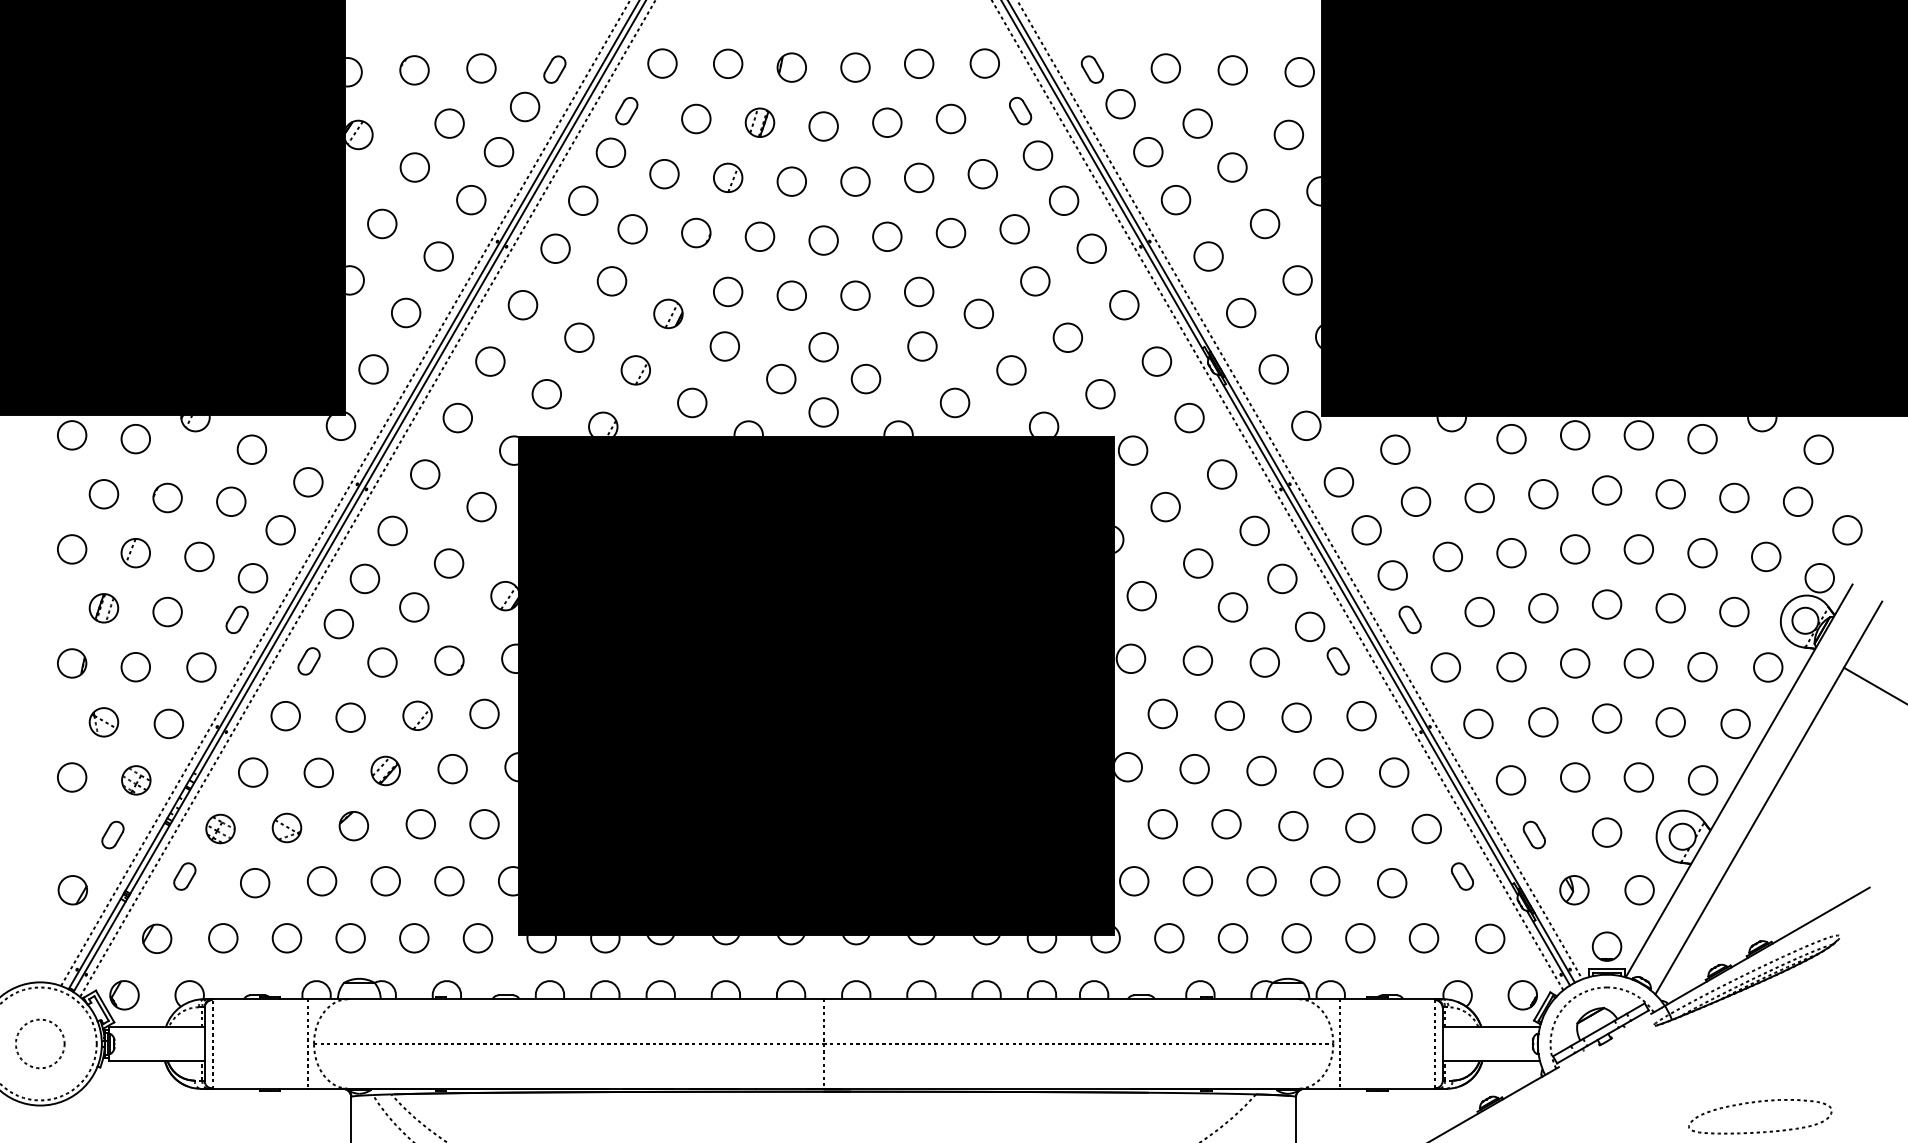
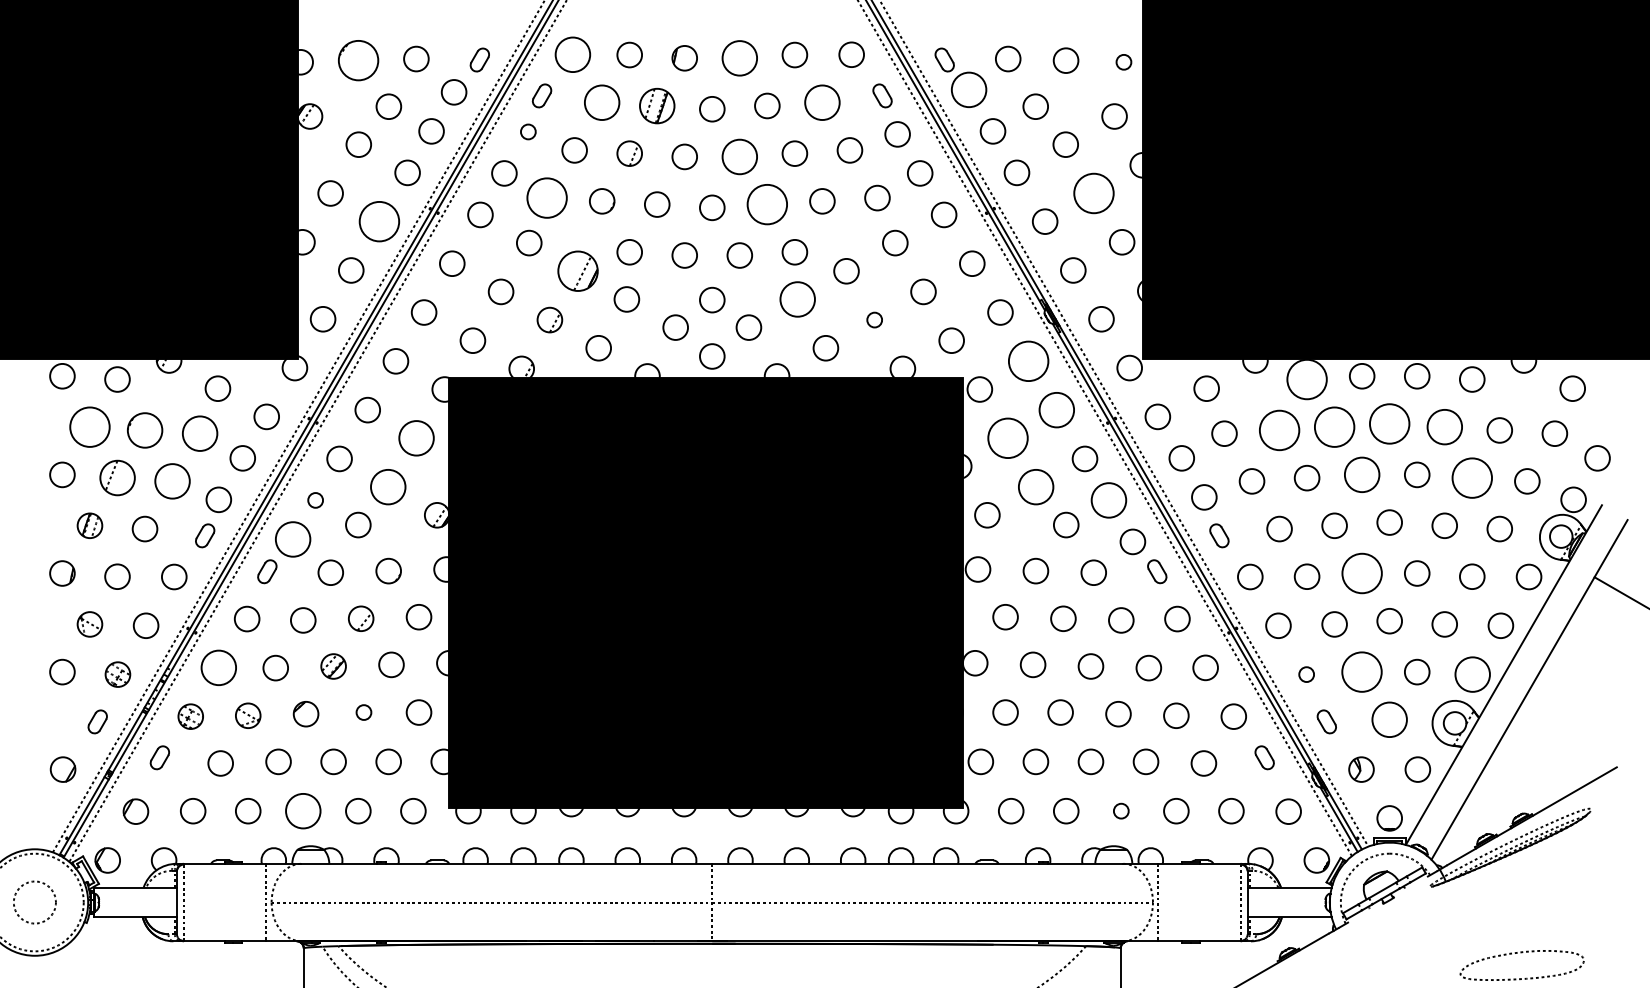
circle: (662, 63) -> (572, 54), size x1.4
circle: (855, 67) -> (739, 58), size x1.4
circle: (414, 70) -> (358, 60), size x1.6
circle: (1299, 72) -> (1123, 62), size x0.6
circle: (1120, 103) -> (968, 89), size x1.4
circle: (696, 118) -> (602, 102), size x1.4
circle: (950, 118) -> (821, 102), size x1.4
part: (759, 122) -> (656, 105), size x1.4
circle: (610, 152) -> (527, 131), size x0.6
circle: (855, 181) -> (739, 156), size x1.4
circle: (1264, 223) -> (1093, 193), size x1.6
circle: (632, 229) -> (546, 198), size x1.6
circle: (887, 236) -> (767, 204), size x1.6
circle: (438, 256) -> (379, 221), size x1.6
part: (668, 313) -> (578, 270), size x1.6
circle: (922, 346) -> (797, 299), size x1.4
circle: (1011, 370) -> (874, 320), size x0.6
circle: (1189, 417) -> (1028, 360), size x1.6
circle: (1511, 438) -> (1307, 378), size x1.6
circle: (1221, 474) -> (1056, 410), size x1.4
circle: (1606, 490) -> (1389, 423), size x1.6
circle: (103, 494) -> (89, 427), size x1.6
circle: (1543, 494) -> (1334, 427), size x1.6
circle: (1670, 494) -> (1444, 427), size x1.4
part: (167, 497) -> (144, 430), size x1.4
circle: (1479, 497) -> (1279, 430), size x1.6
circle: (231, 501) -> (200, 433), size x1.4
circle: (481, 506) -> (416, 437), size x1.4
circle: (1165, 506) -> (1007, 437), size x1.6
circle: (1574, 549) -> (1361, 474), size x1.4
circle: (1702, 552) -> (1472, 477), size x1.6
part: (135, 553) -> (117, 478), size x1.4
circle: (199, 556) -> (172, 481), size x1.4
circle: (449, 563) -> (388, 487), size x1.4
circle: (1198, 563) -> (1036, 487), size x1.4
circle: (364, 578) -> (315, 500), size x0.6
circle: (1282, 578) -> (1109, 500), size x1.4
circle: (338, 623) -> (292, 538), size x1.4
circle: (1574, 663) -> (1361, 573), size x1.6
circle: (253, 772) -> (219, 667), size x1.4
circle: (1575, 777) -> (1362, 672), size x1.6
circle: (1510, 780) -> (1306, 674), size x0.6
circle: (1702, 780) -> (1472, 674), size x1.4
circle: (420, 824) -> (363, 712), size x0.6
circle: (1606, 832) -> (1389, 719), size x1.4
circle: (350, 938) -> (303, 811), size x1.4
circle: (1296, 938) -> (1121, 811), size x0.6

